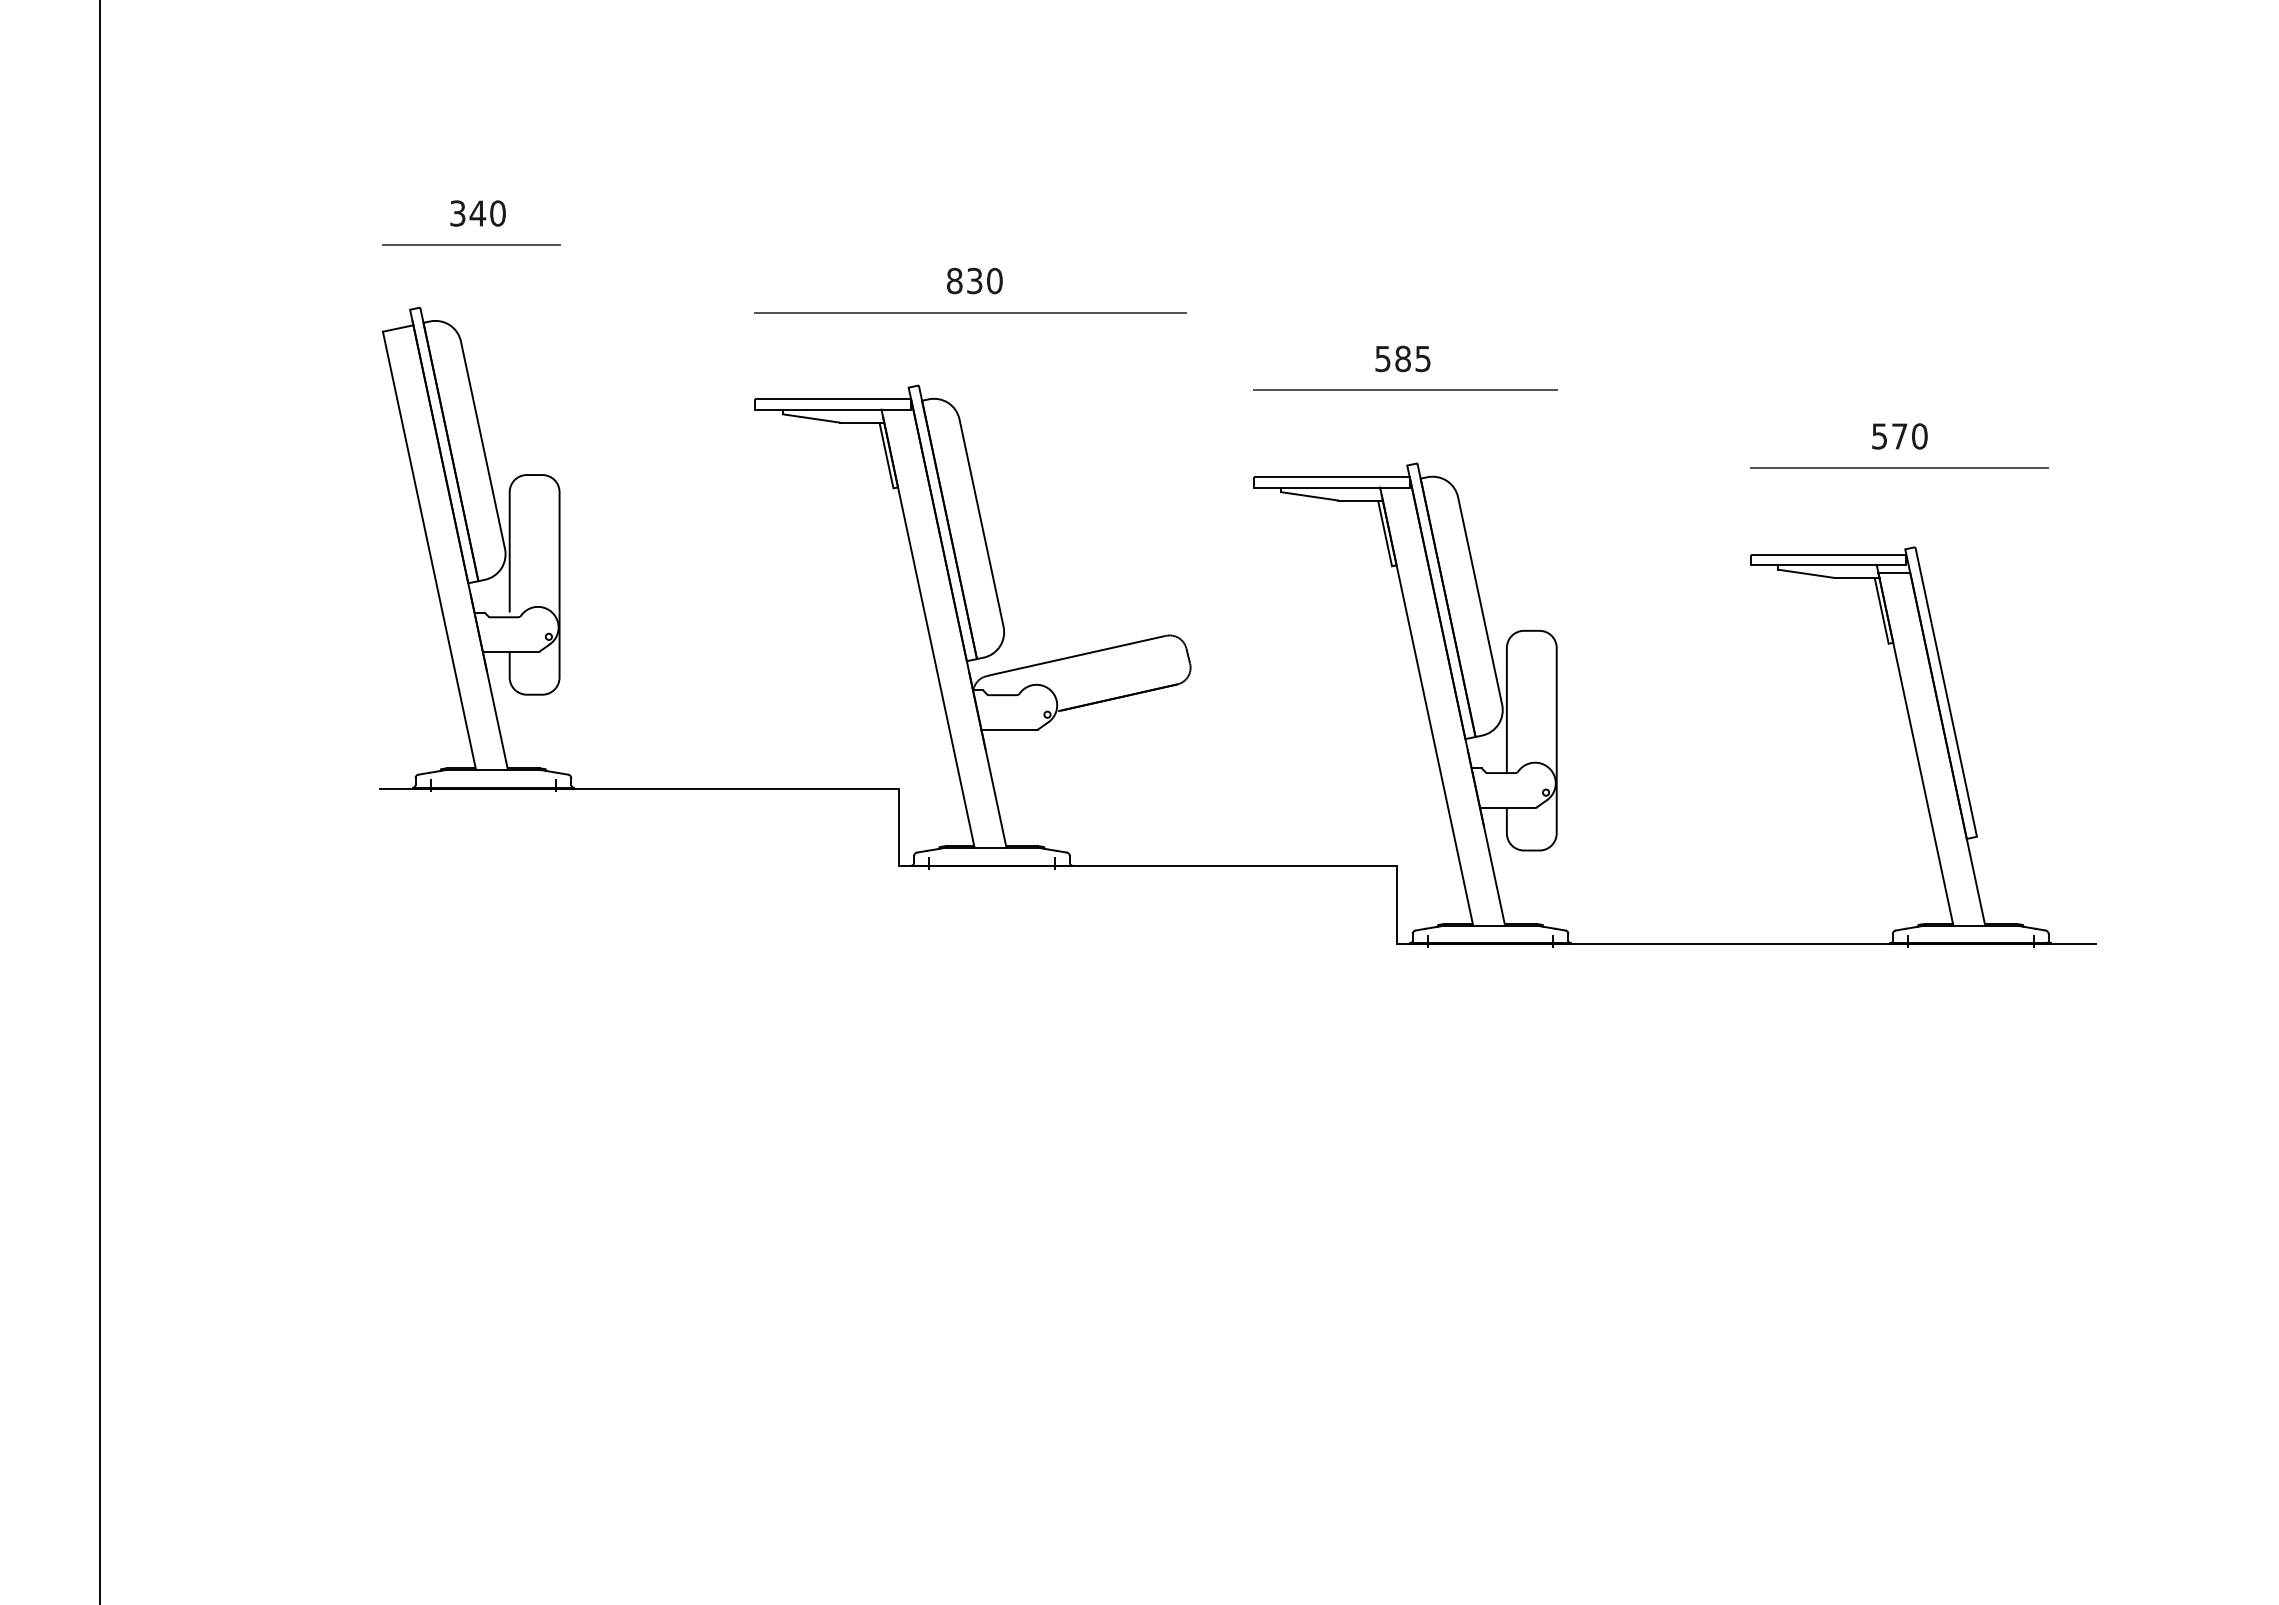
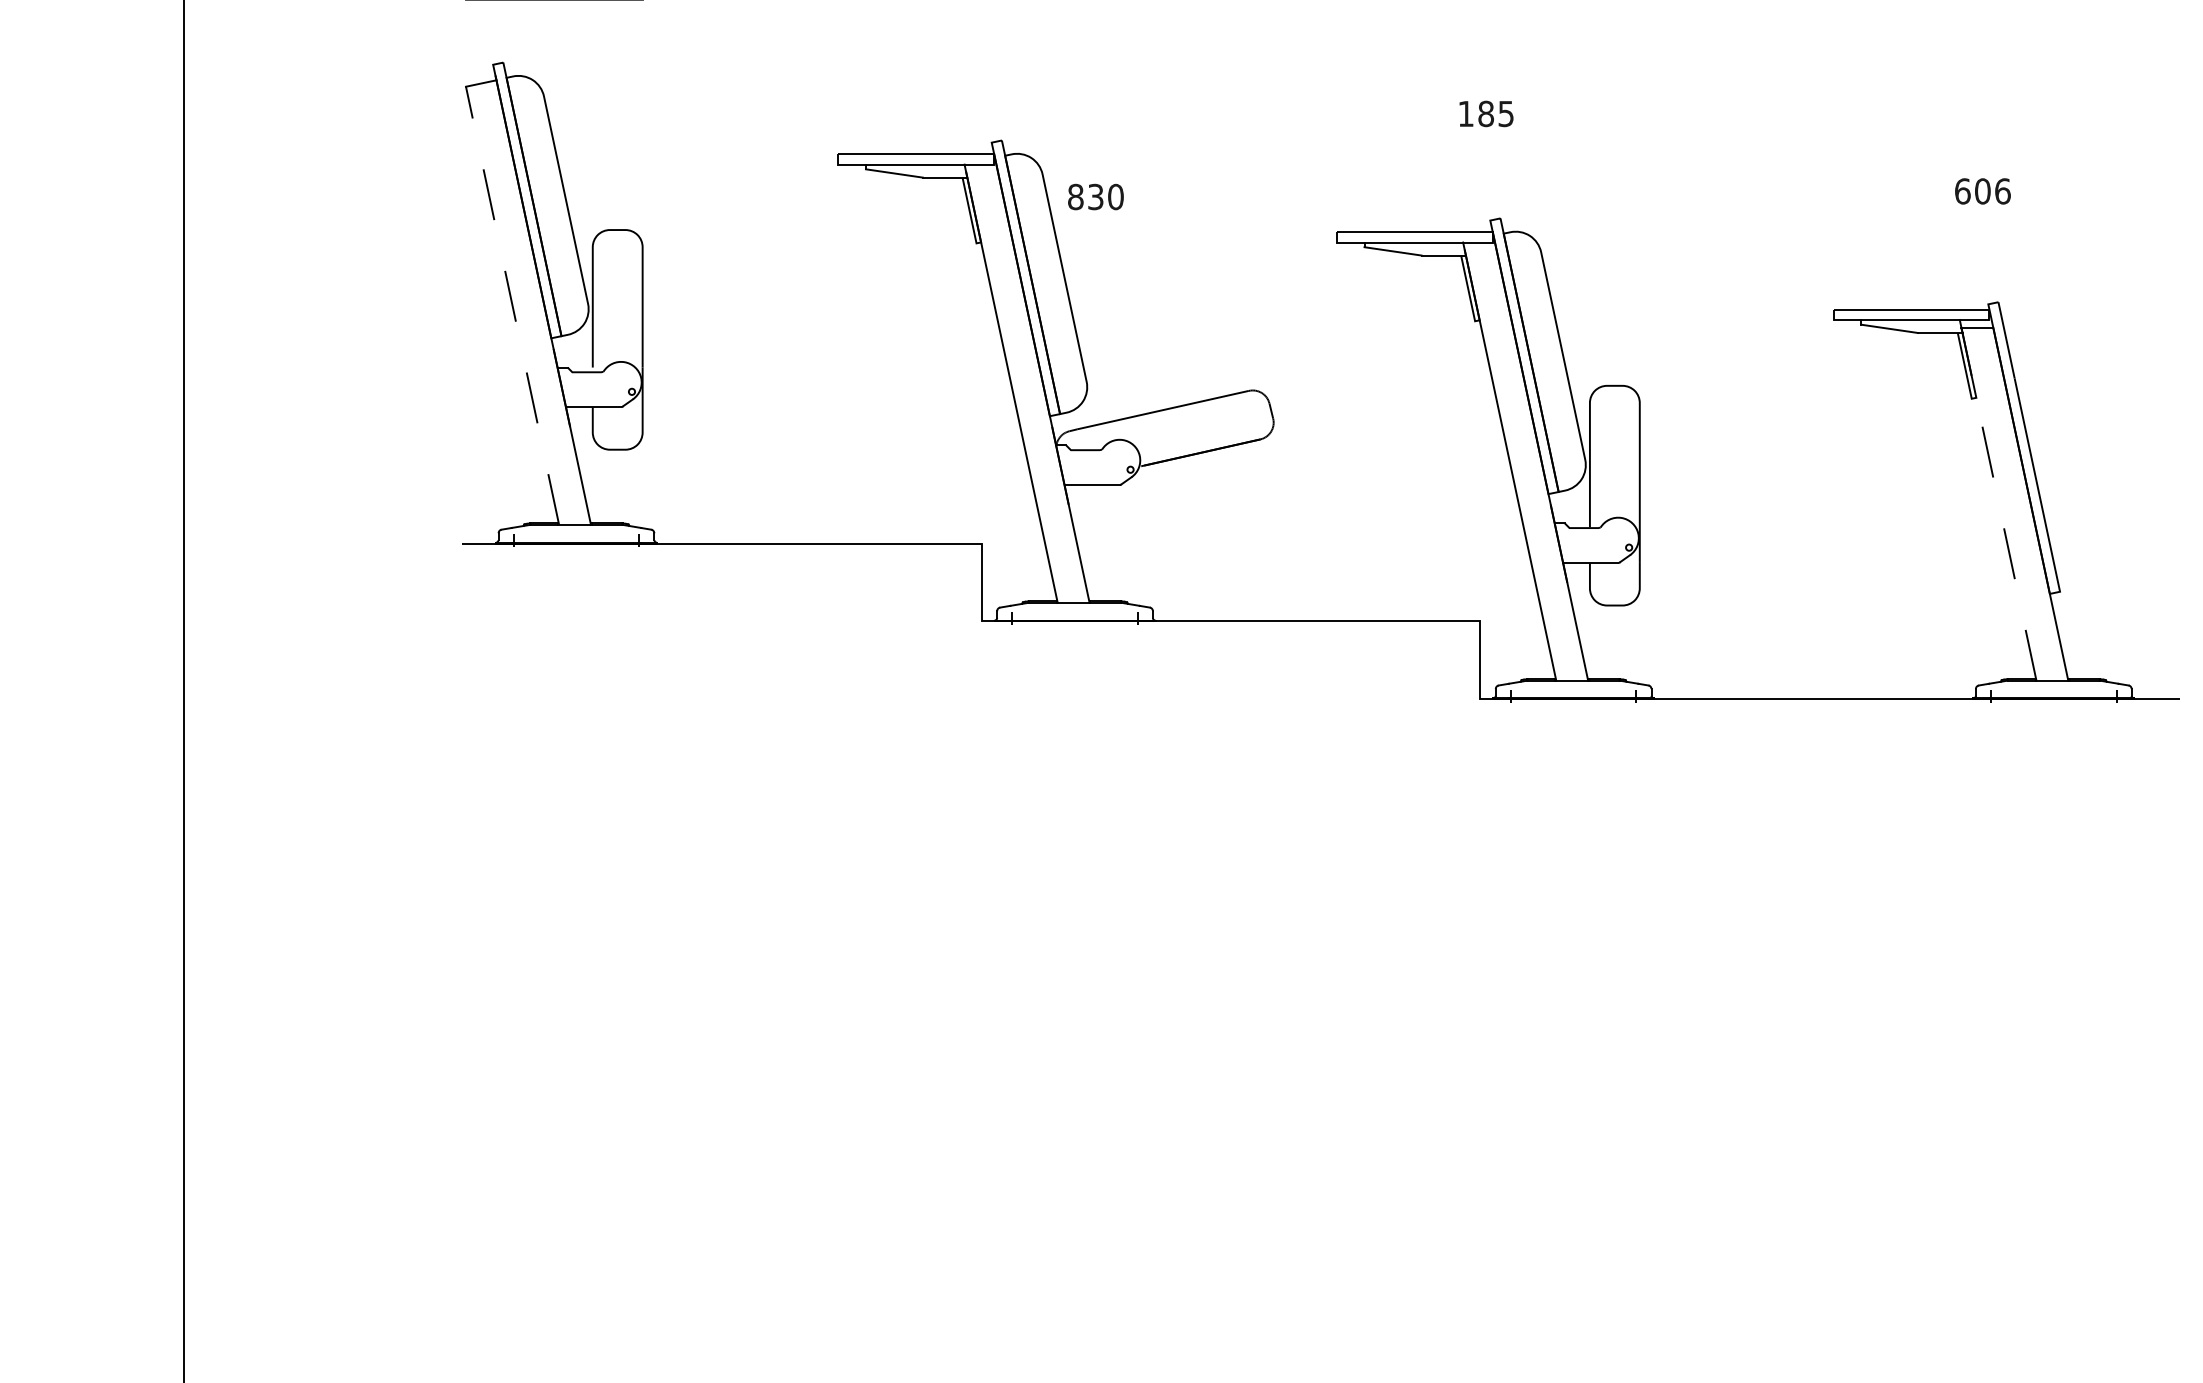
text: (974, 280) -> (1095, 196), moved
line: (970, 312) -> (1053, 67), removed
text: (1382, 359) -> (1465, 114), 585 -> 185
line: (1404, 390) -> (1487, 145), removed
text: (1899, 436) -> (1982, 191), 570 -> 606
line: (1898, 467) -> (1981, 222), removed
line: (429, 550) -> (512, 305), solid -> dashed
line: (1915, 748) -> (1998, 503), solid -> dashed

